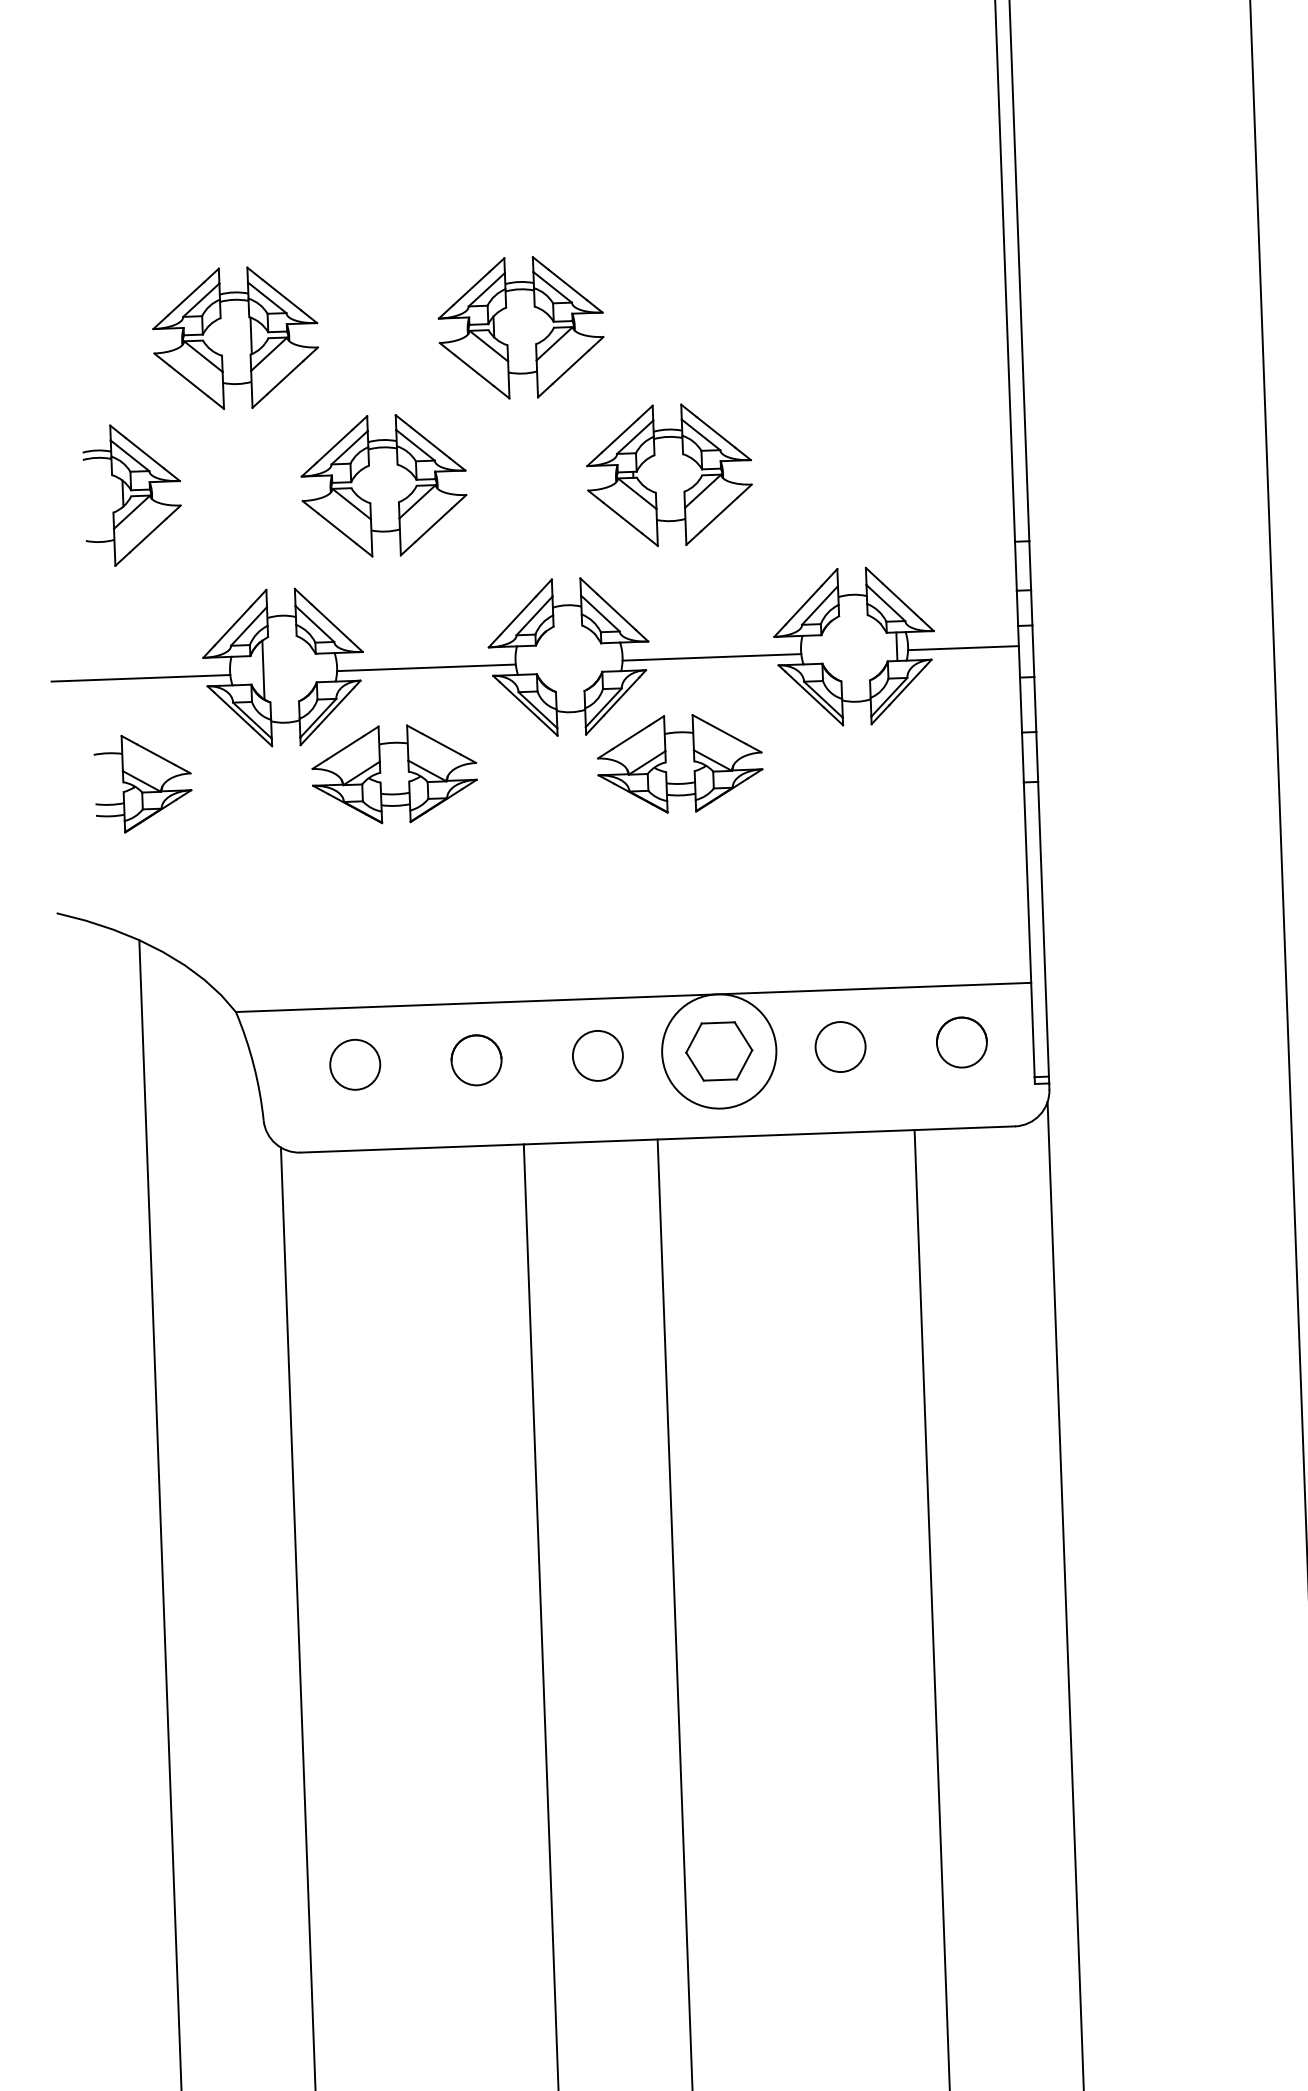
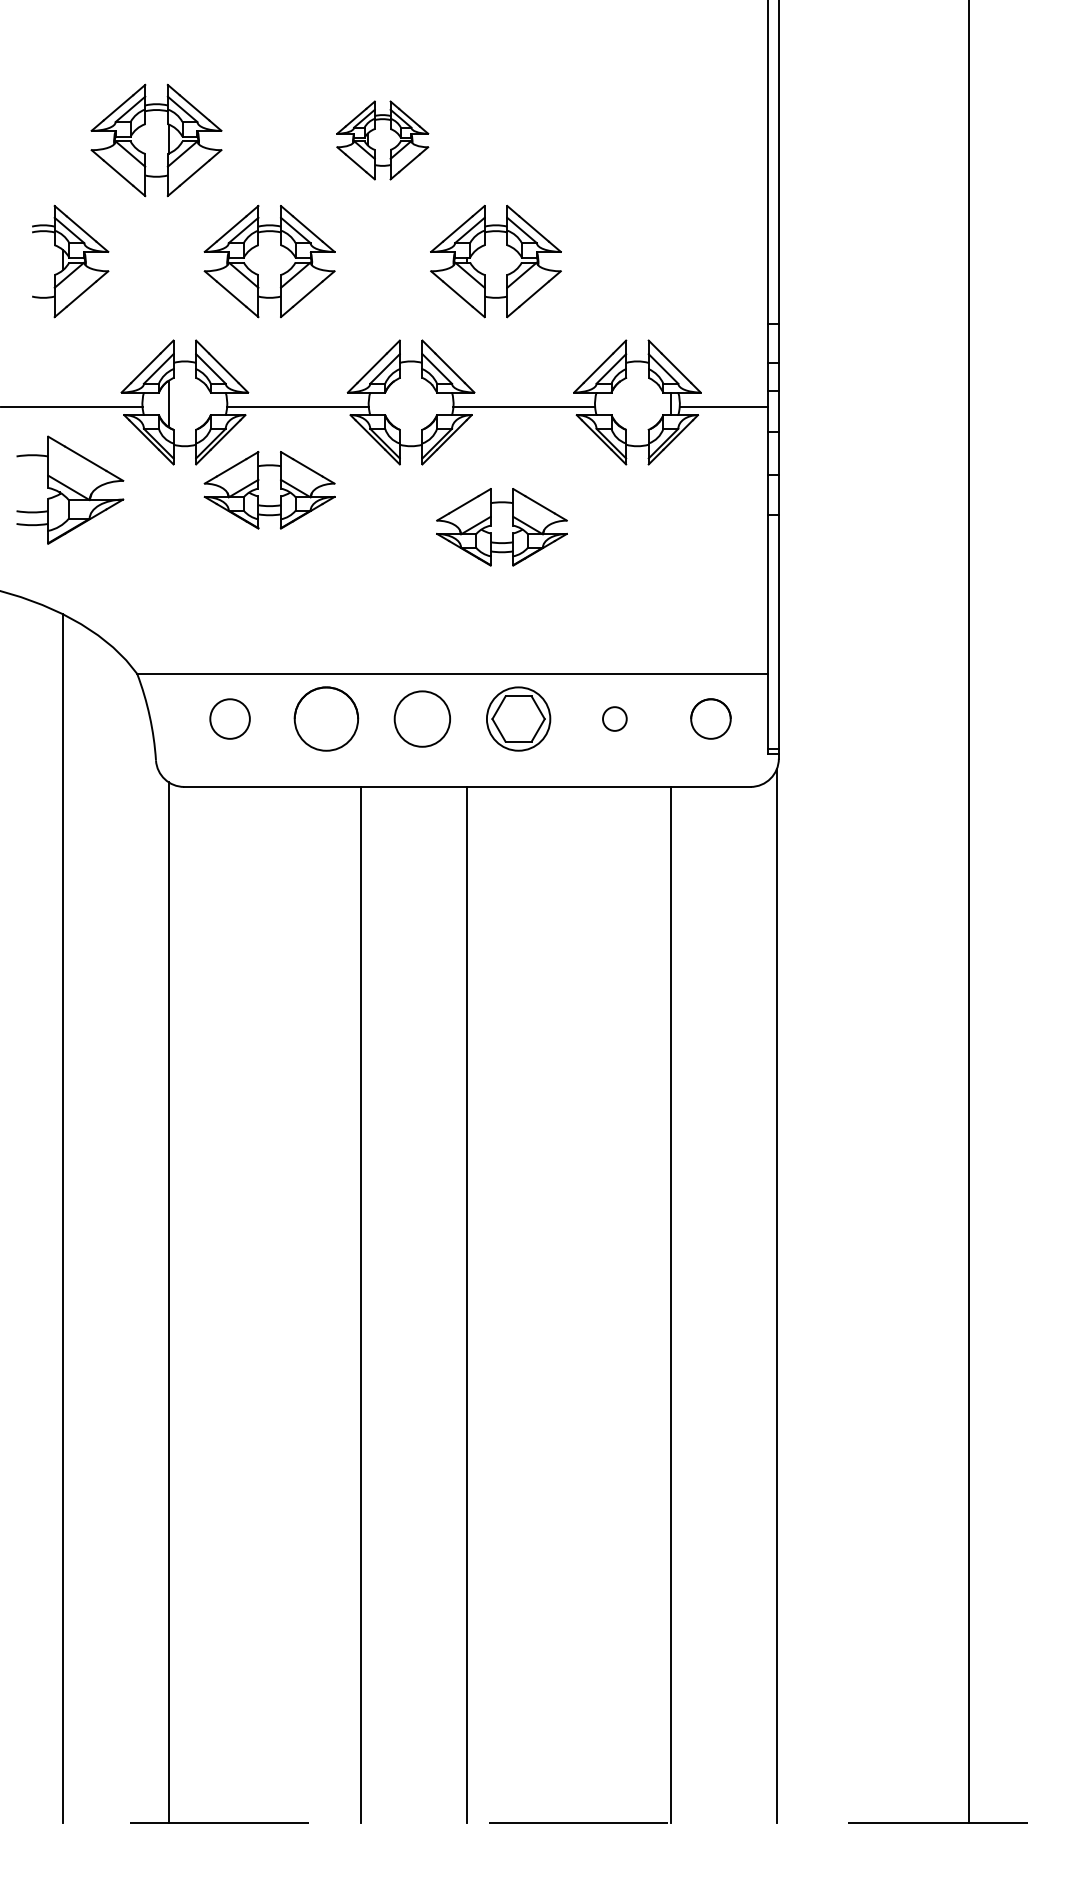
part: (520, 327) -> (382, 140), size x0.7
part: (679, 764) -> (501, 527), moved
part: (143, 783) -> (70, 490), size x1.4
circle: (840, 1046) -> (614, 718), size x0.6
circle: (719, 1050) -> (518, 718), size x0.7
circle: (597, 1055) -> (422, 718), size x1.4
circle: (475, 1059) -> (325, 718), size x1.6

